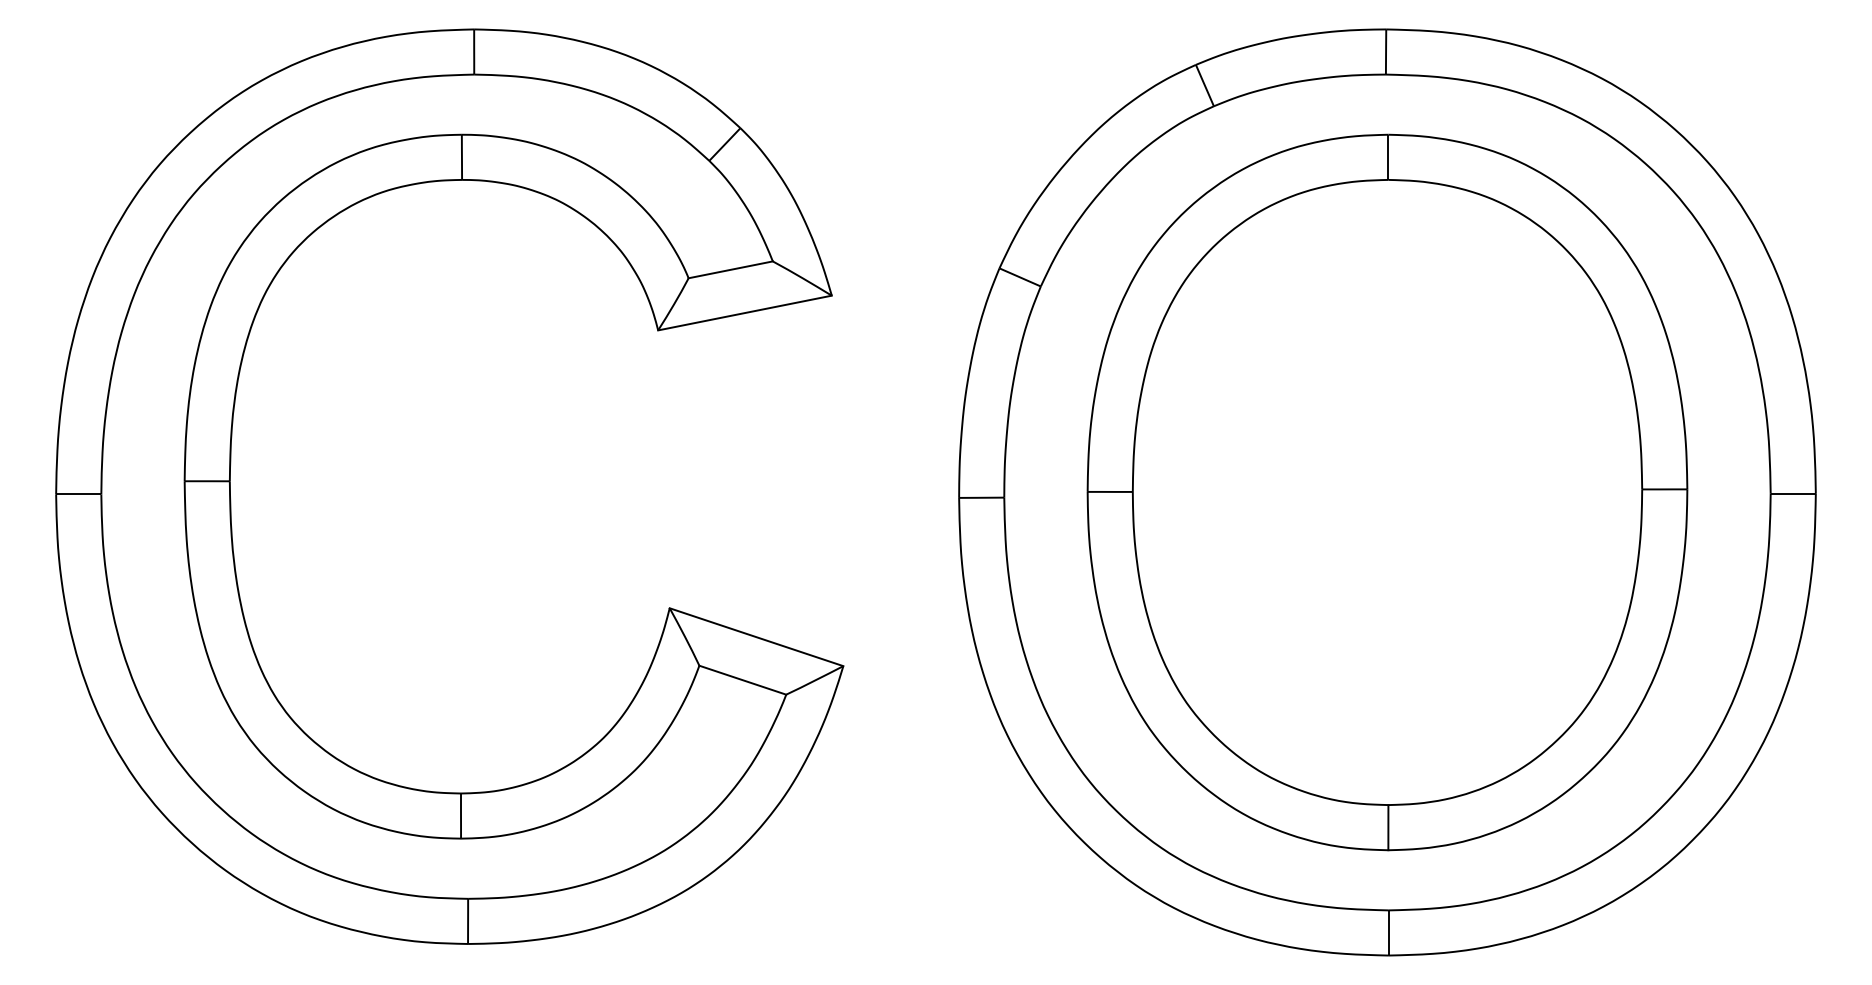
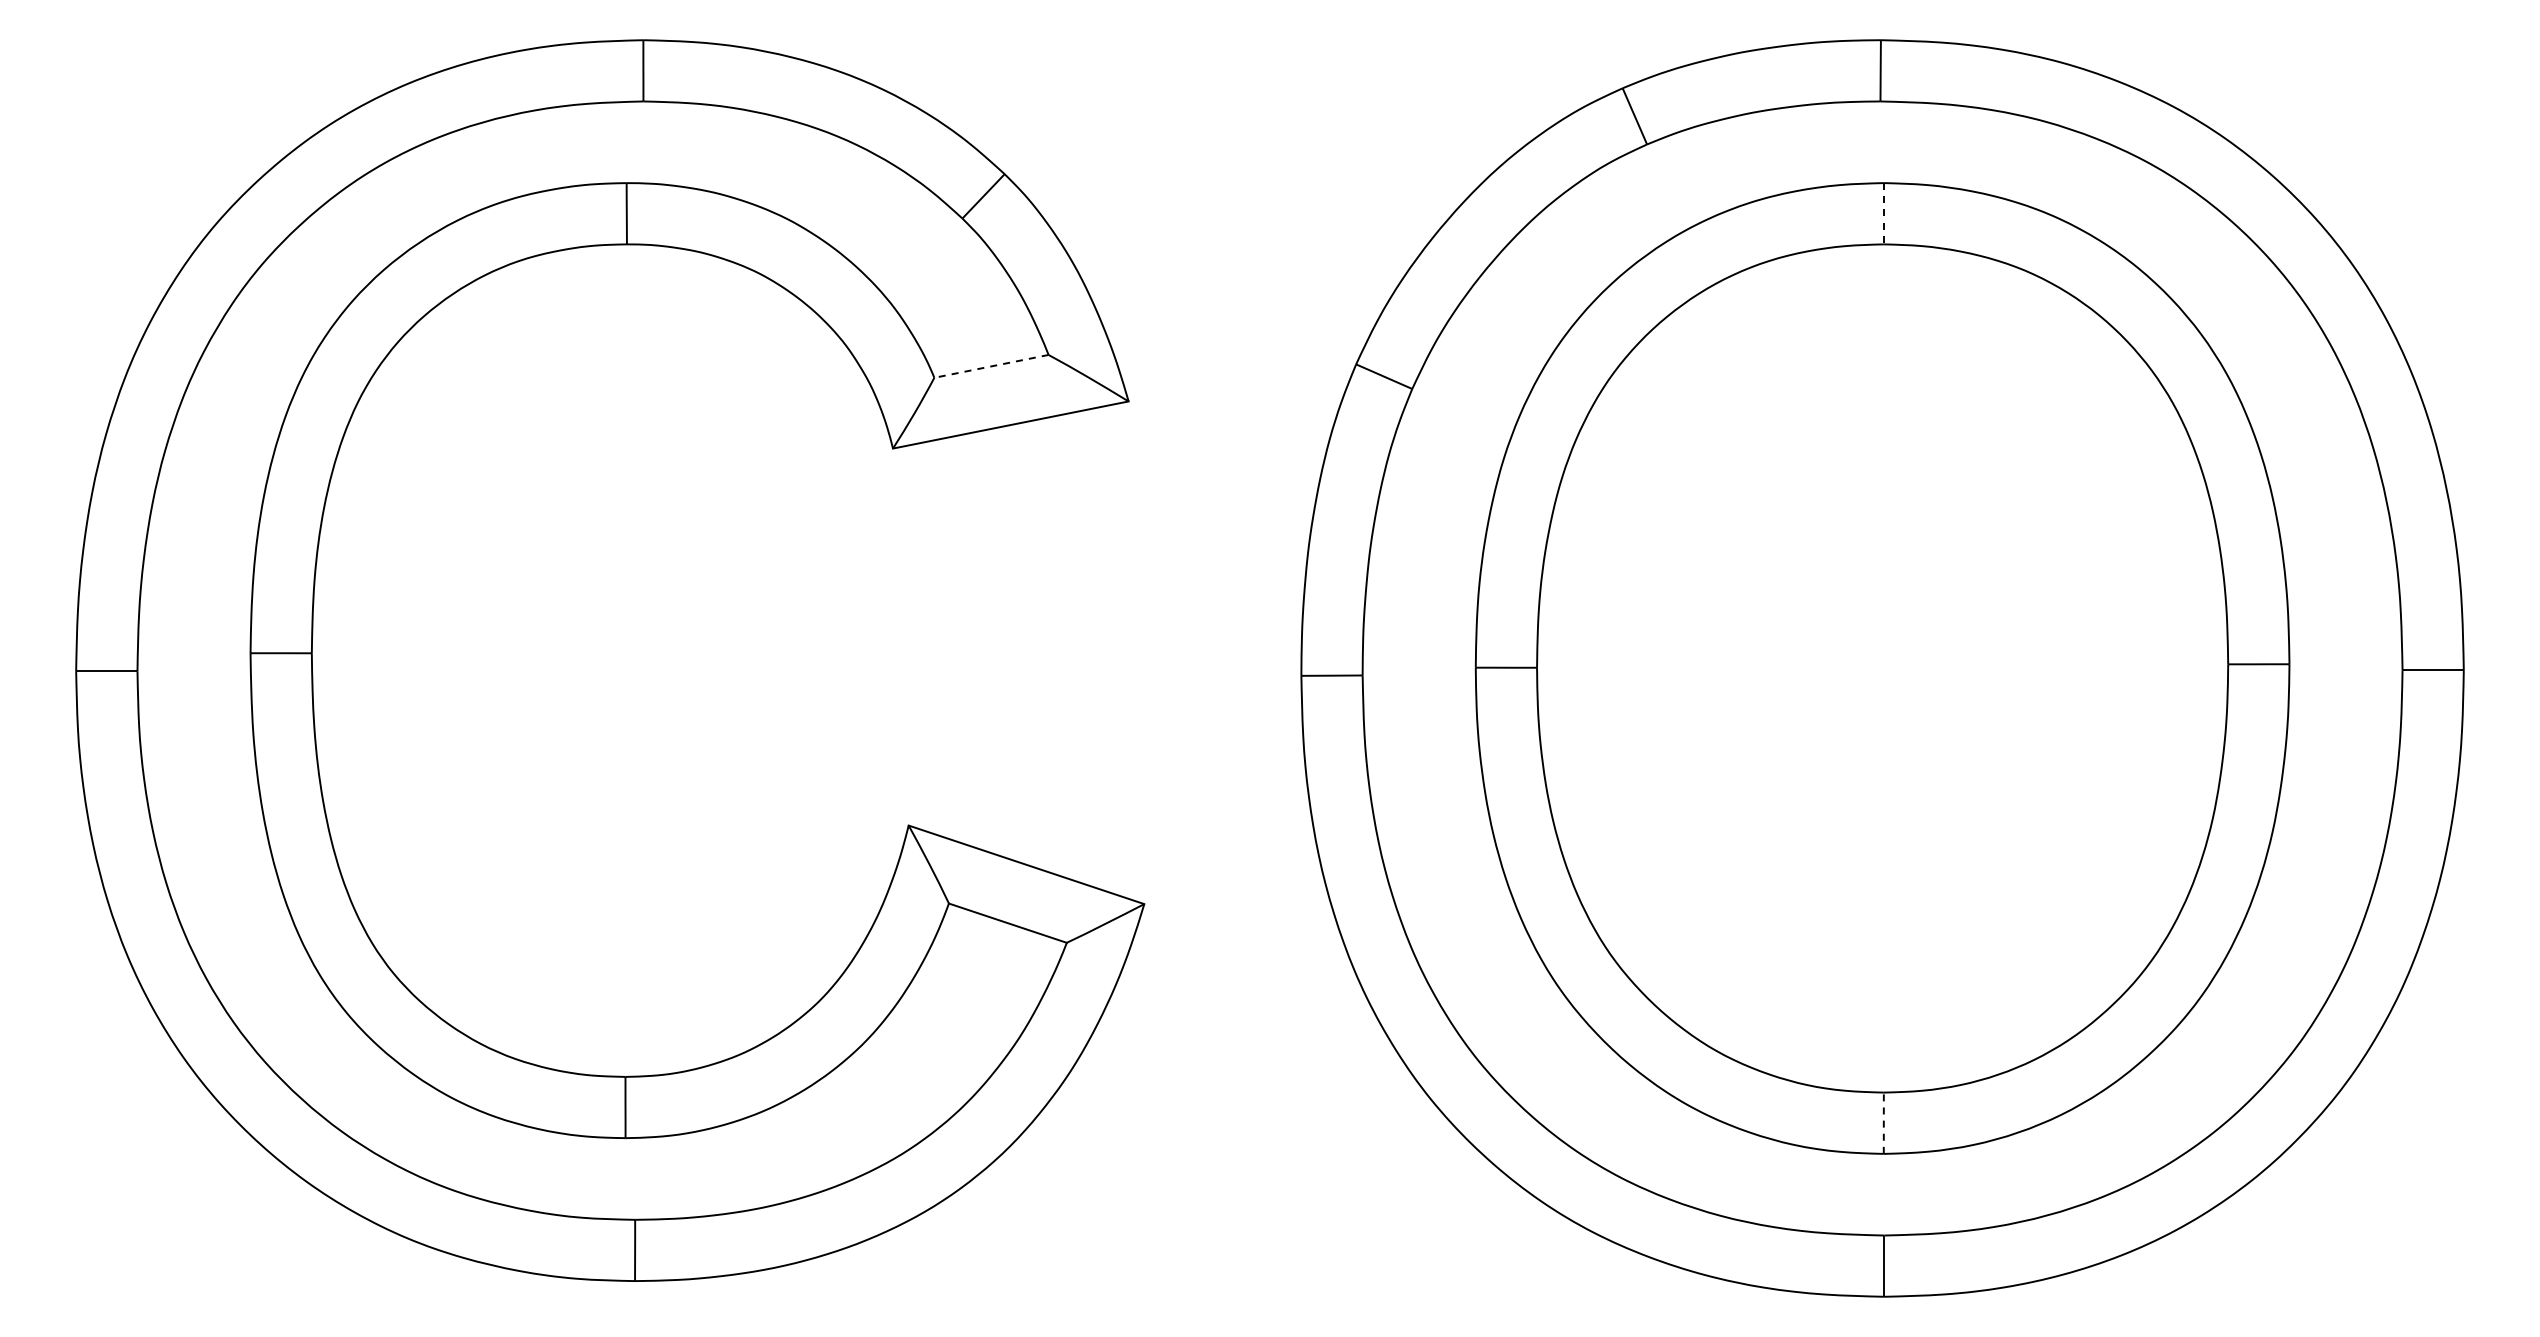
line: (1388, 157) -> (1883, 214), solid -> dashed
line: (730, 269) -> (991, 366), solid -> dashed
line: (1388, 827) -> (1883, 1123), solid -> dashed

